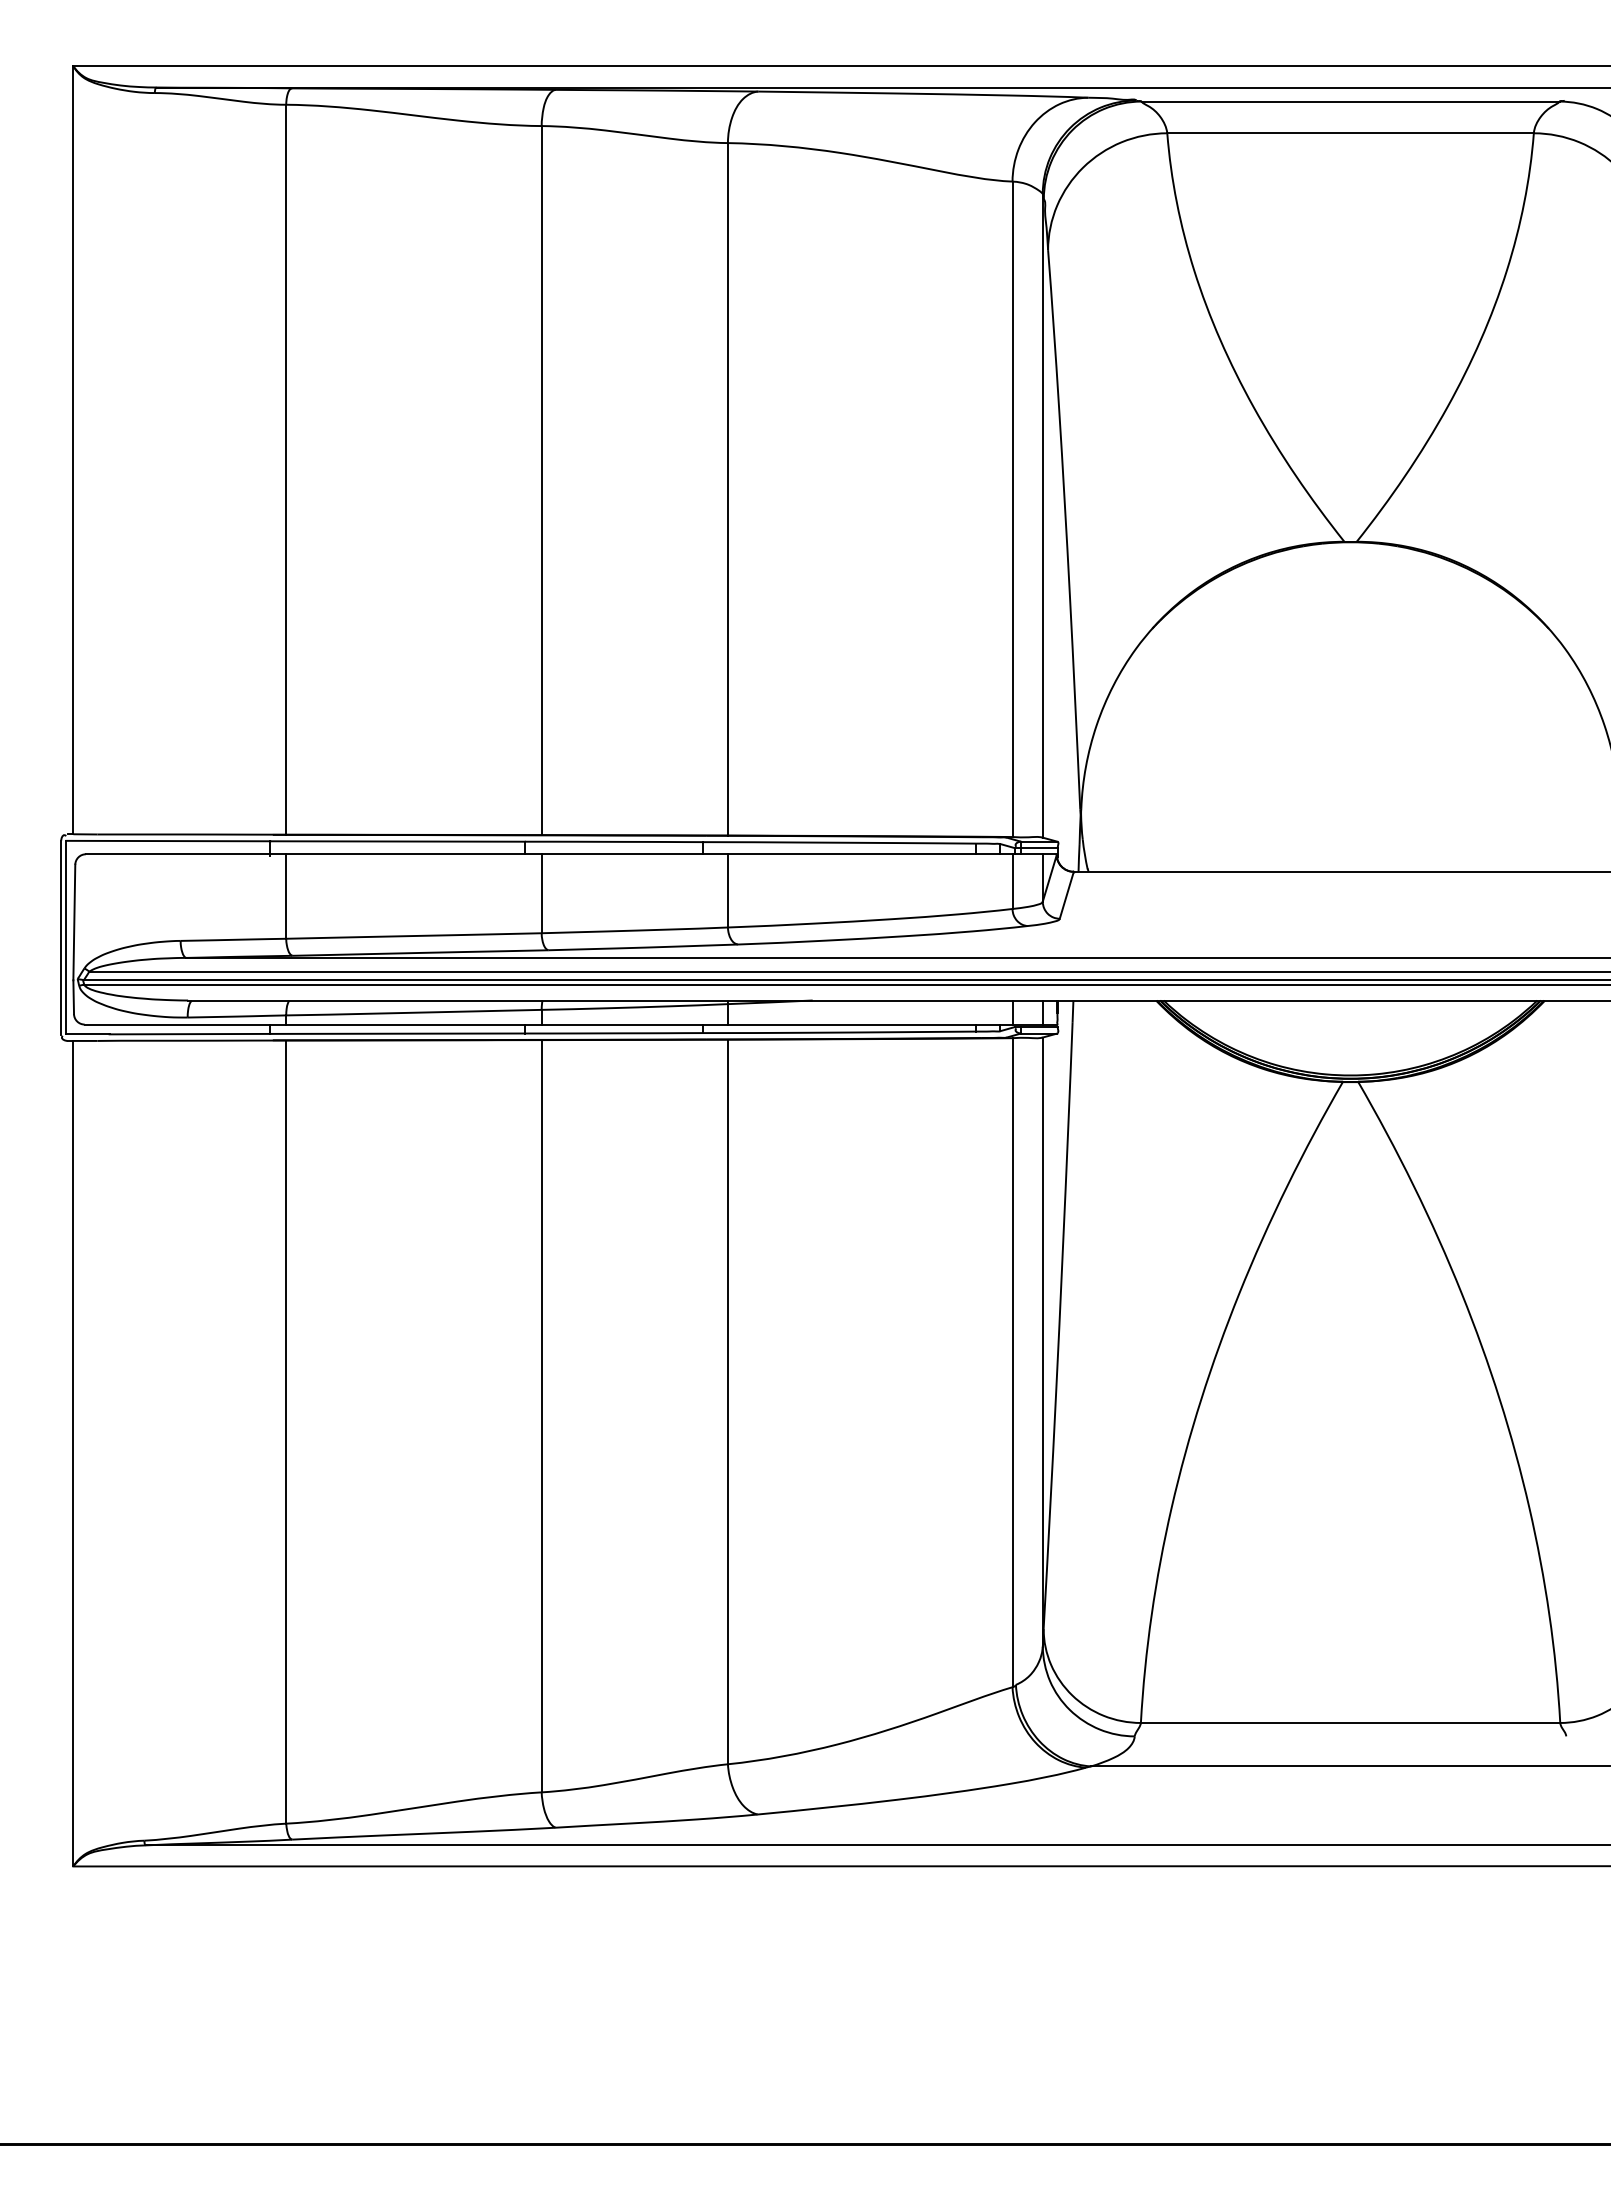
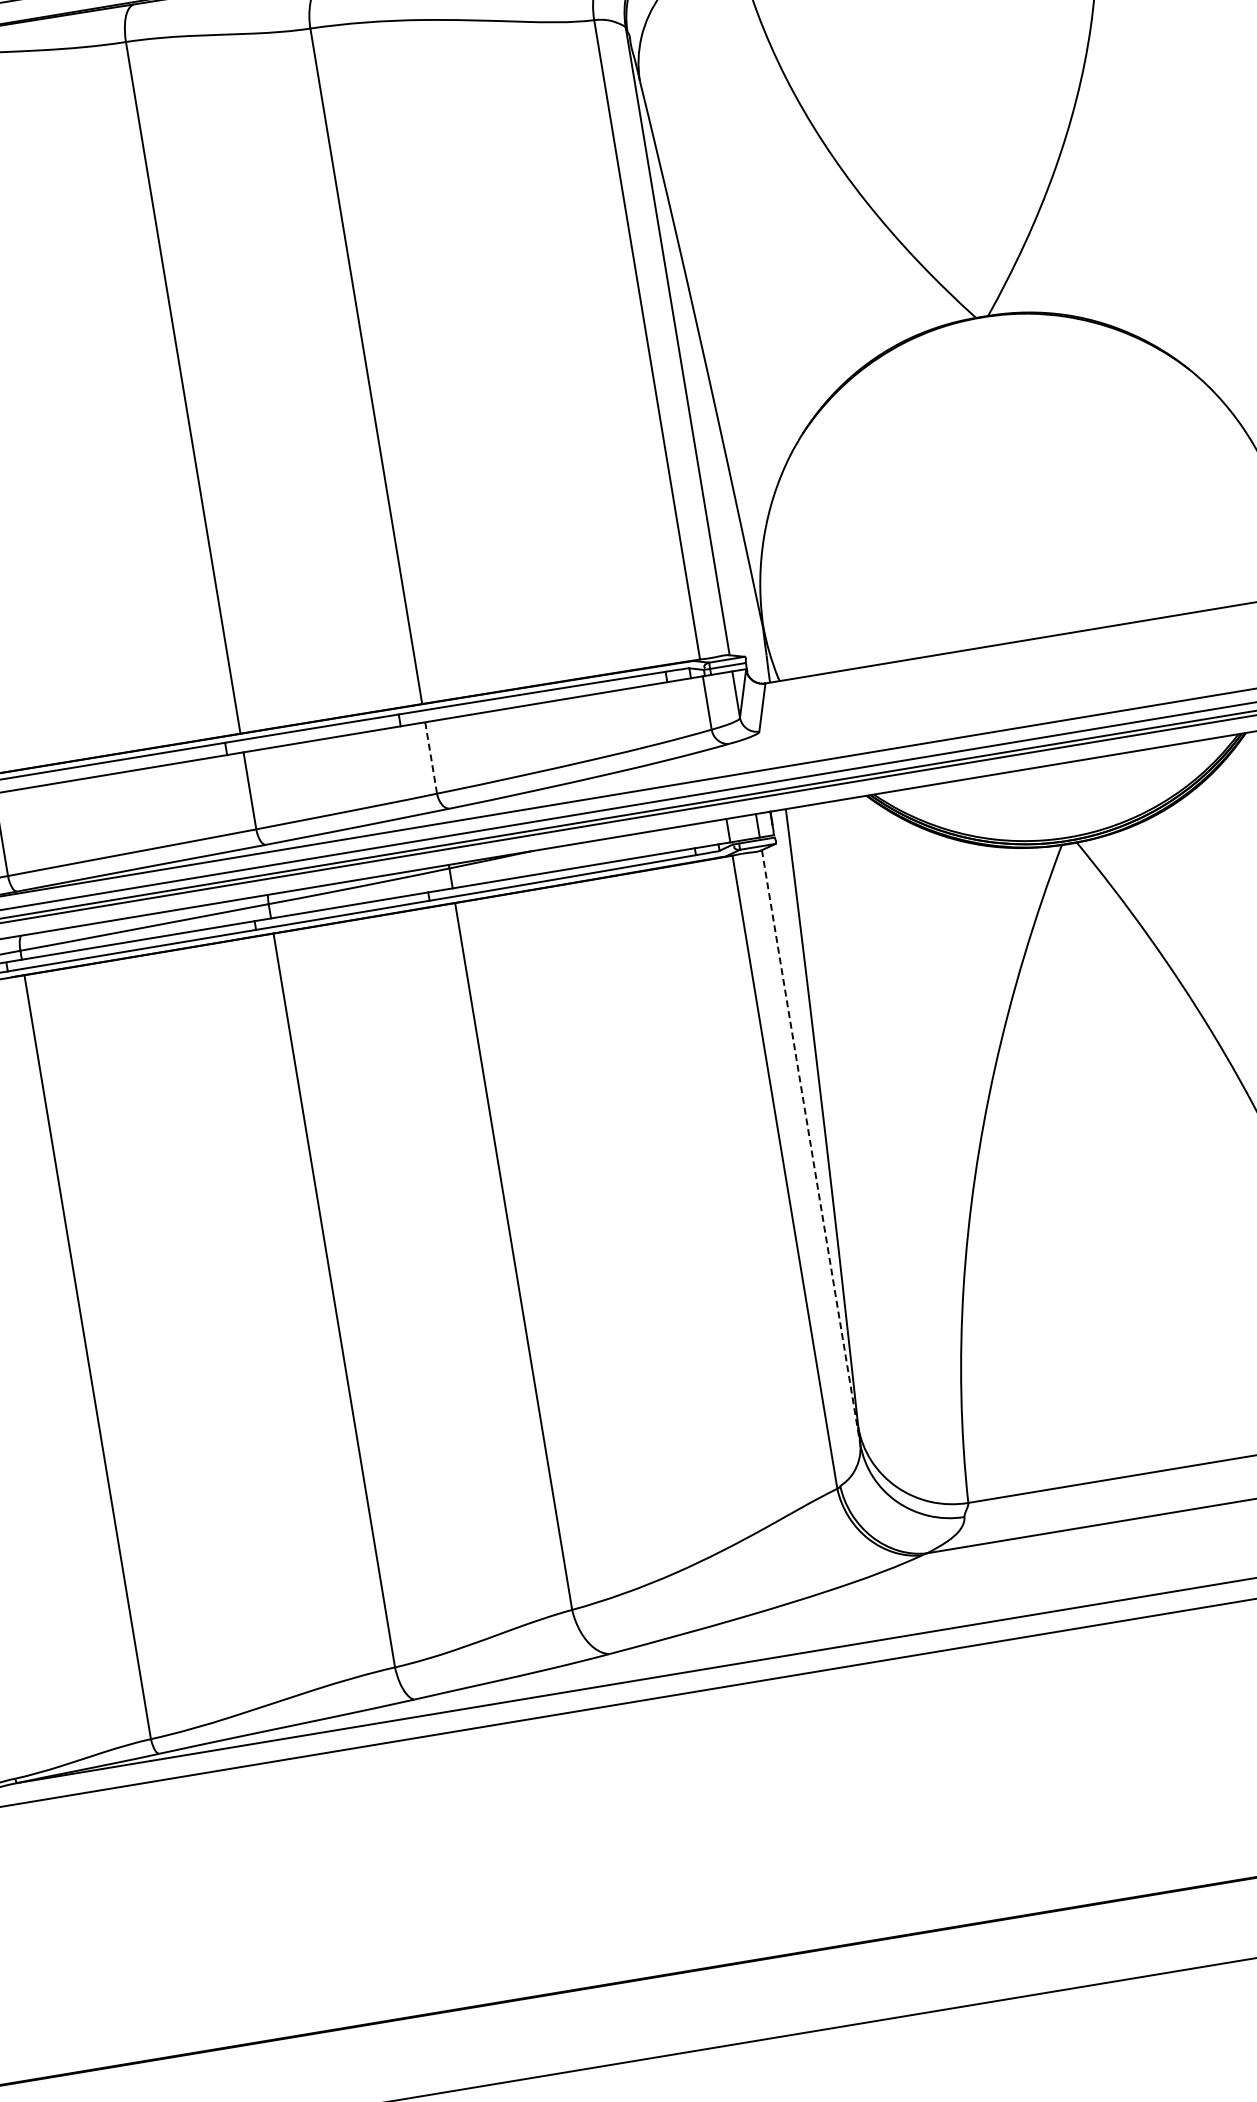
line: (727, 890) -> (430, 757), solid -> dashed
line: (1042, 1342) -> (810, 1147), solid -> dashed

